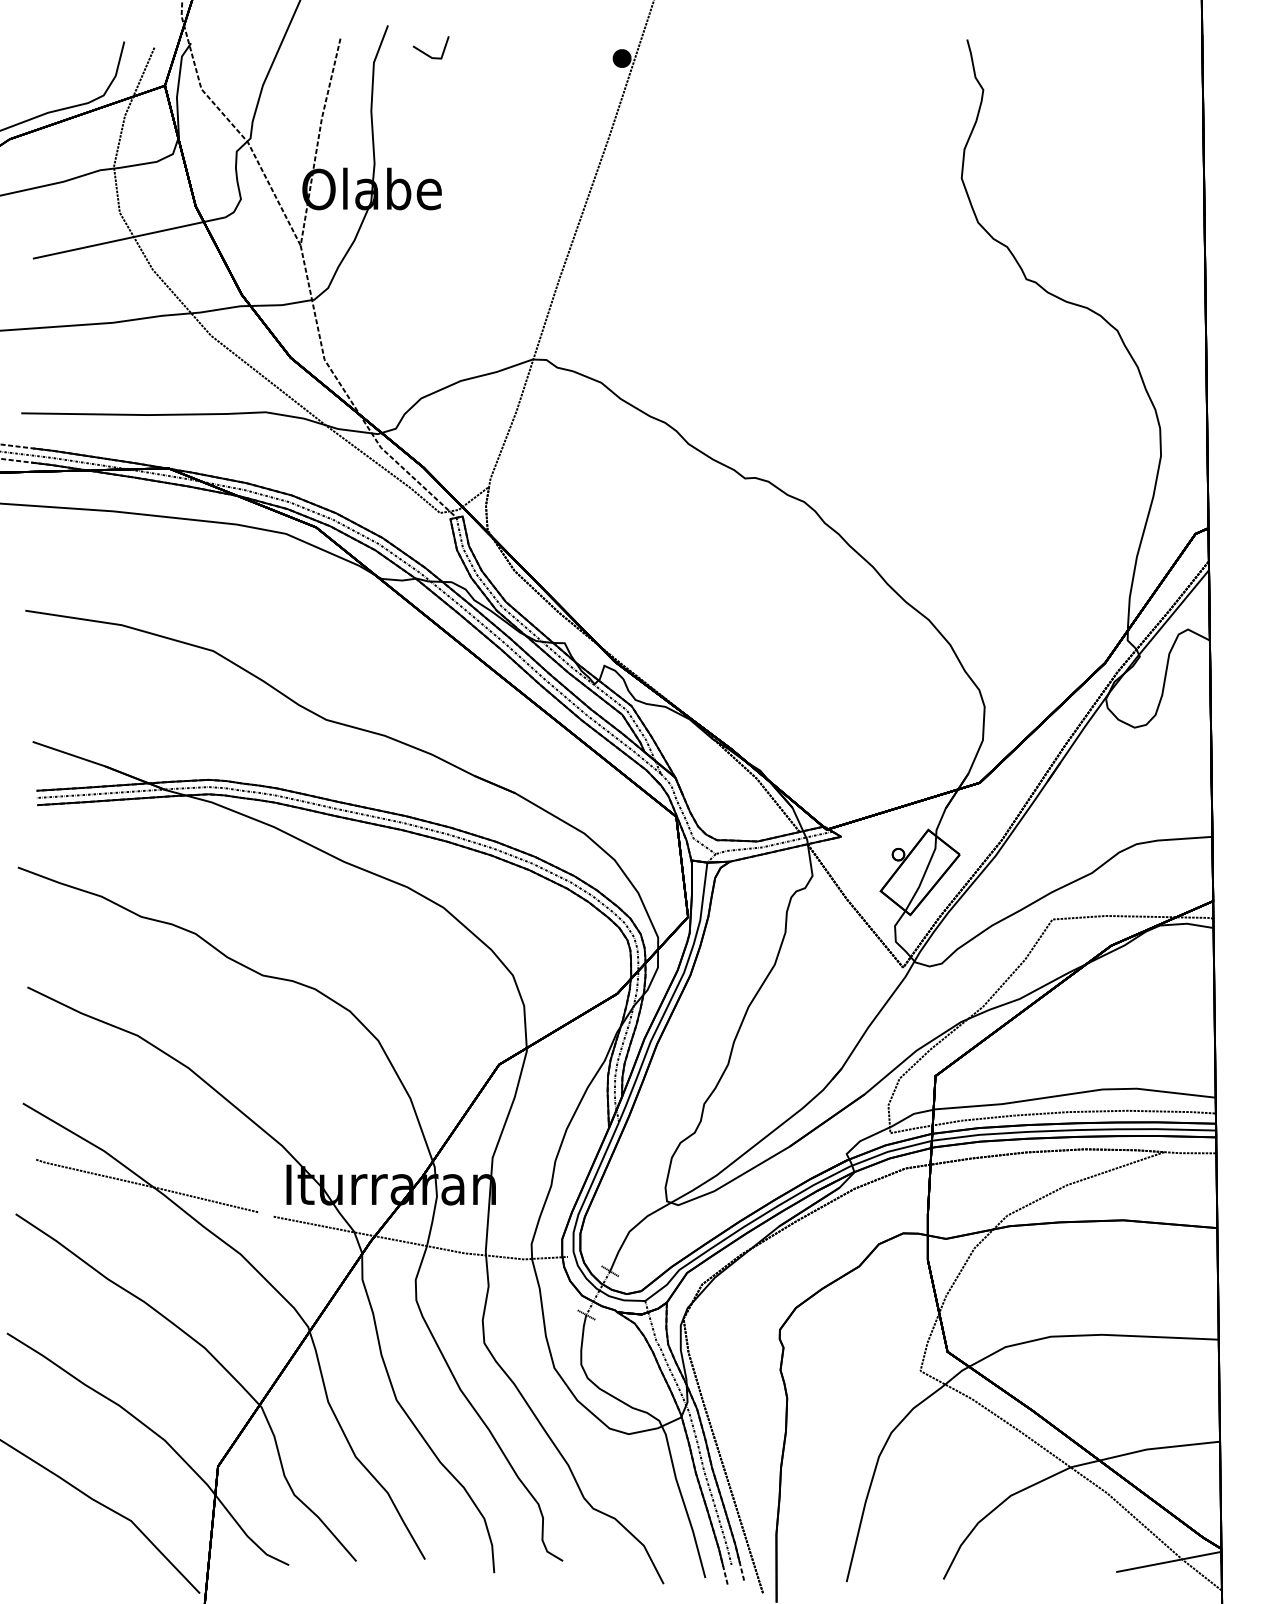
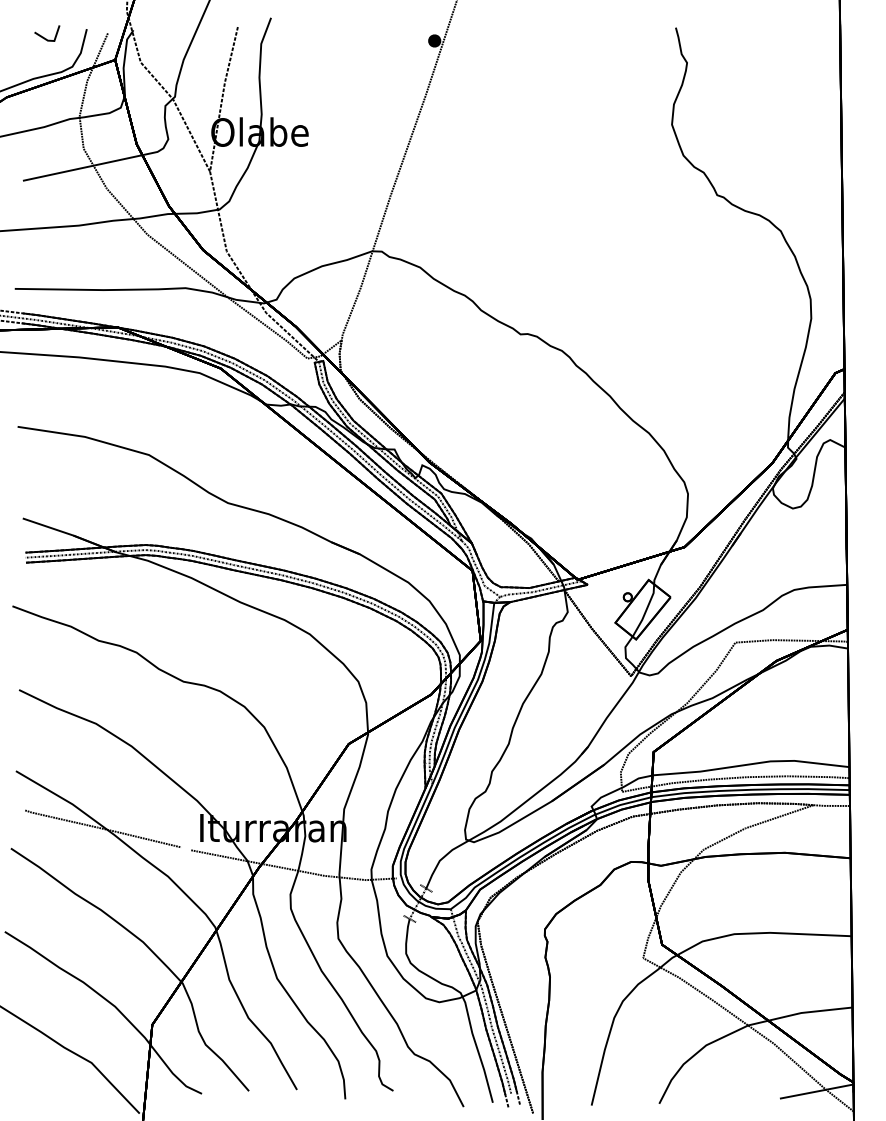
line: (425, 52) -> (43, 36), moved

